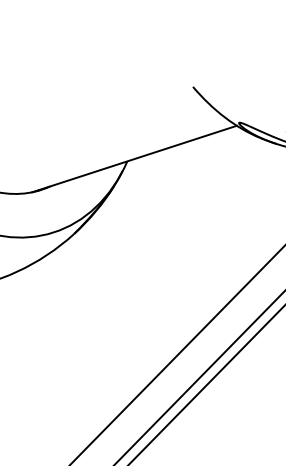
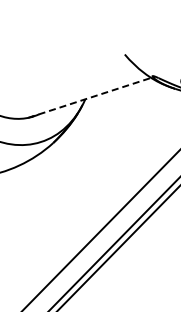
line: (134, 158) -> (89, 97), solid -> dashed

